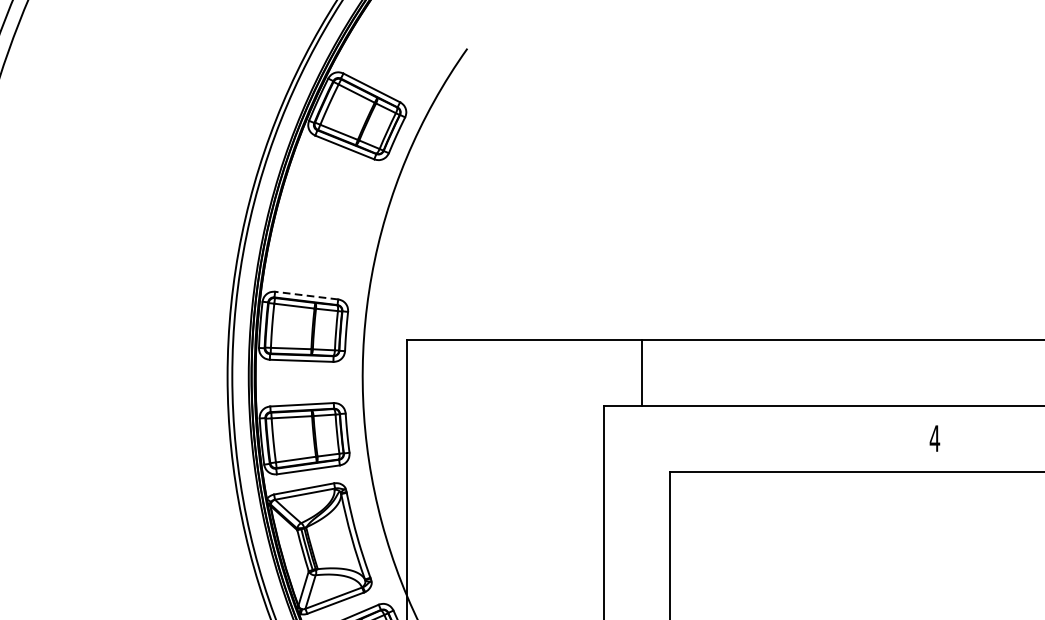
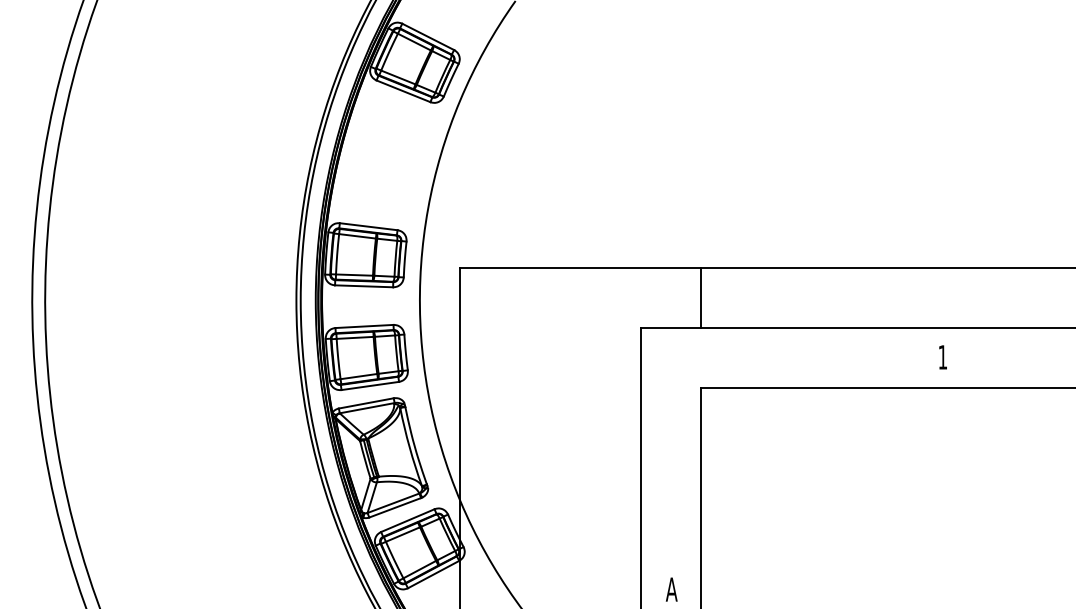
line: (306, 295) -> (368, 226), dashed -> solid
line: (642, 373) -> (701, 297), moved
text: (934, 438) -> (942, 357), 4 -> 1

